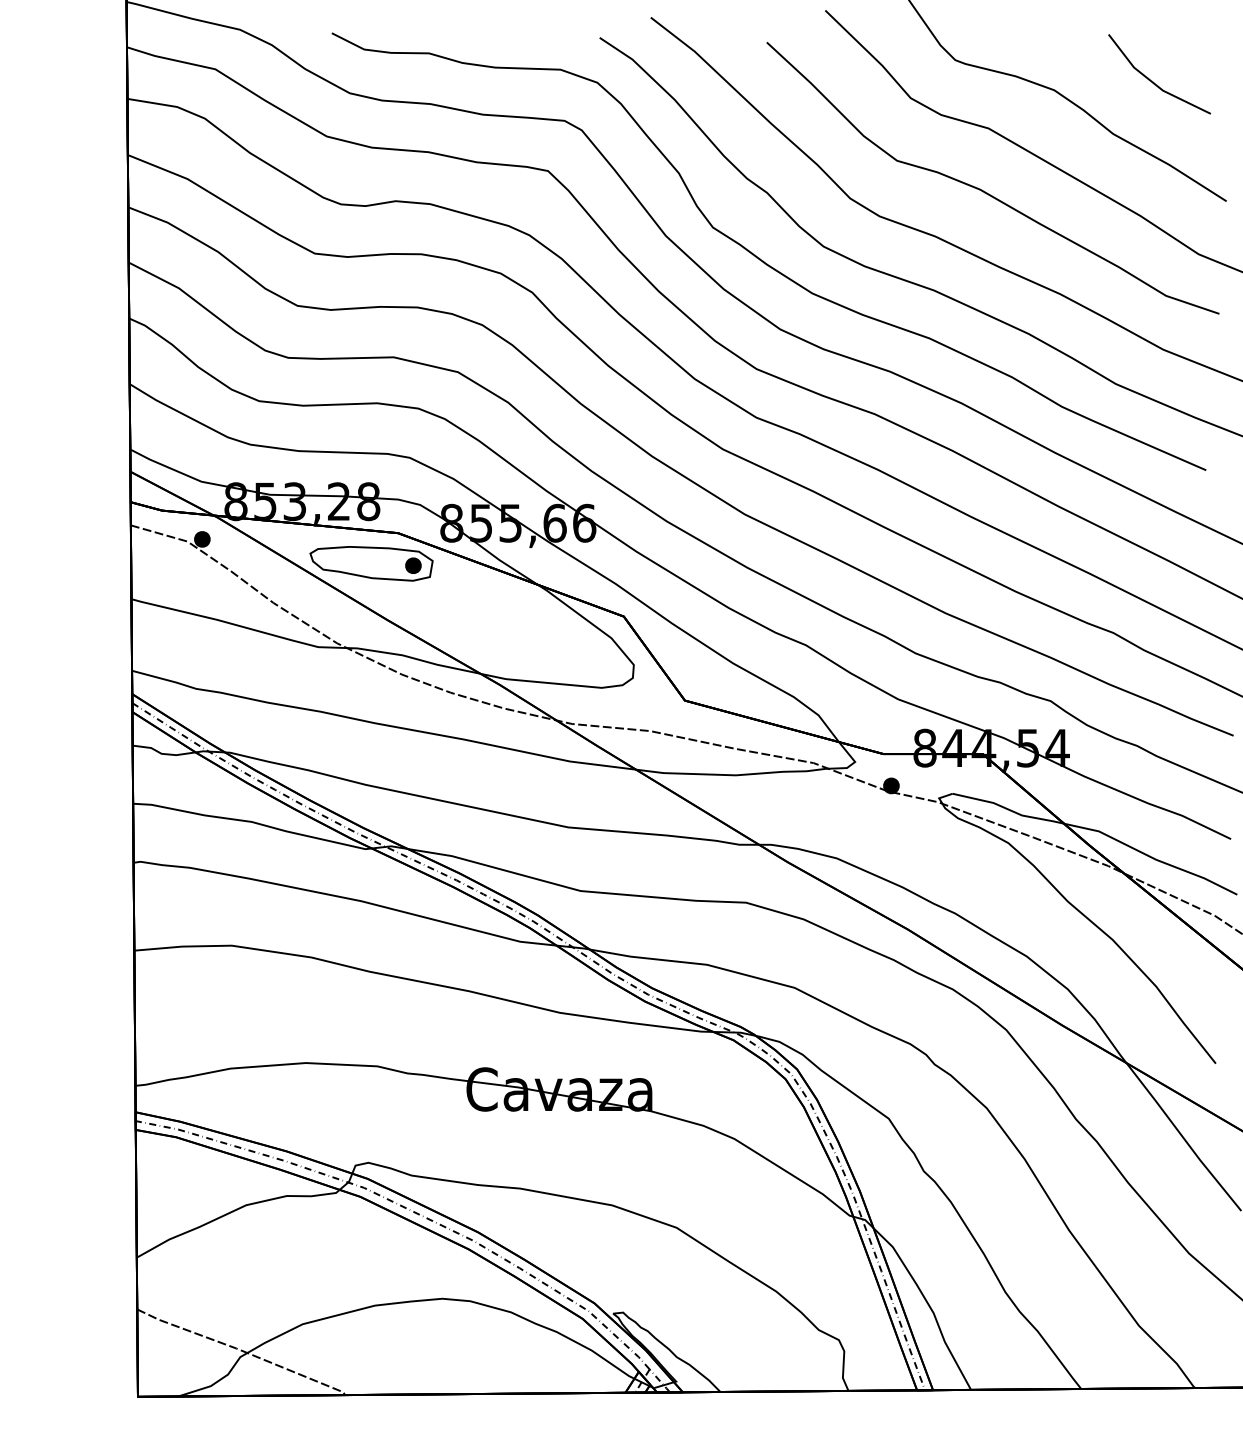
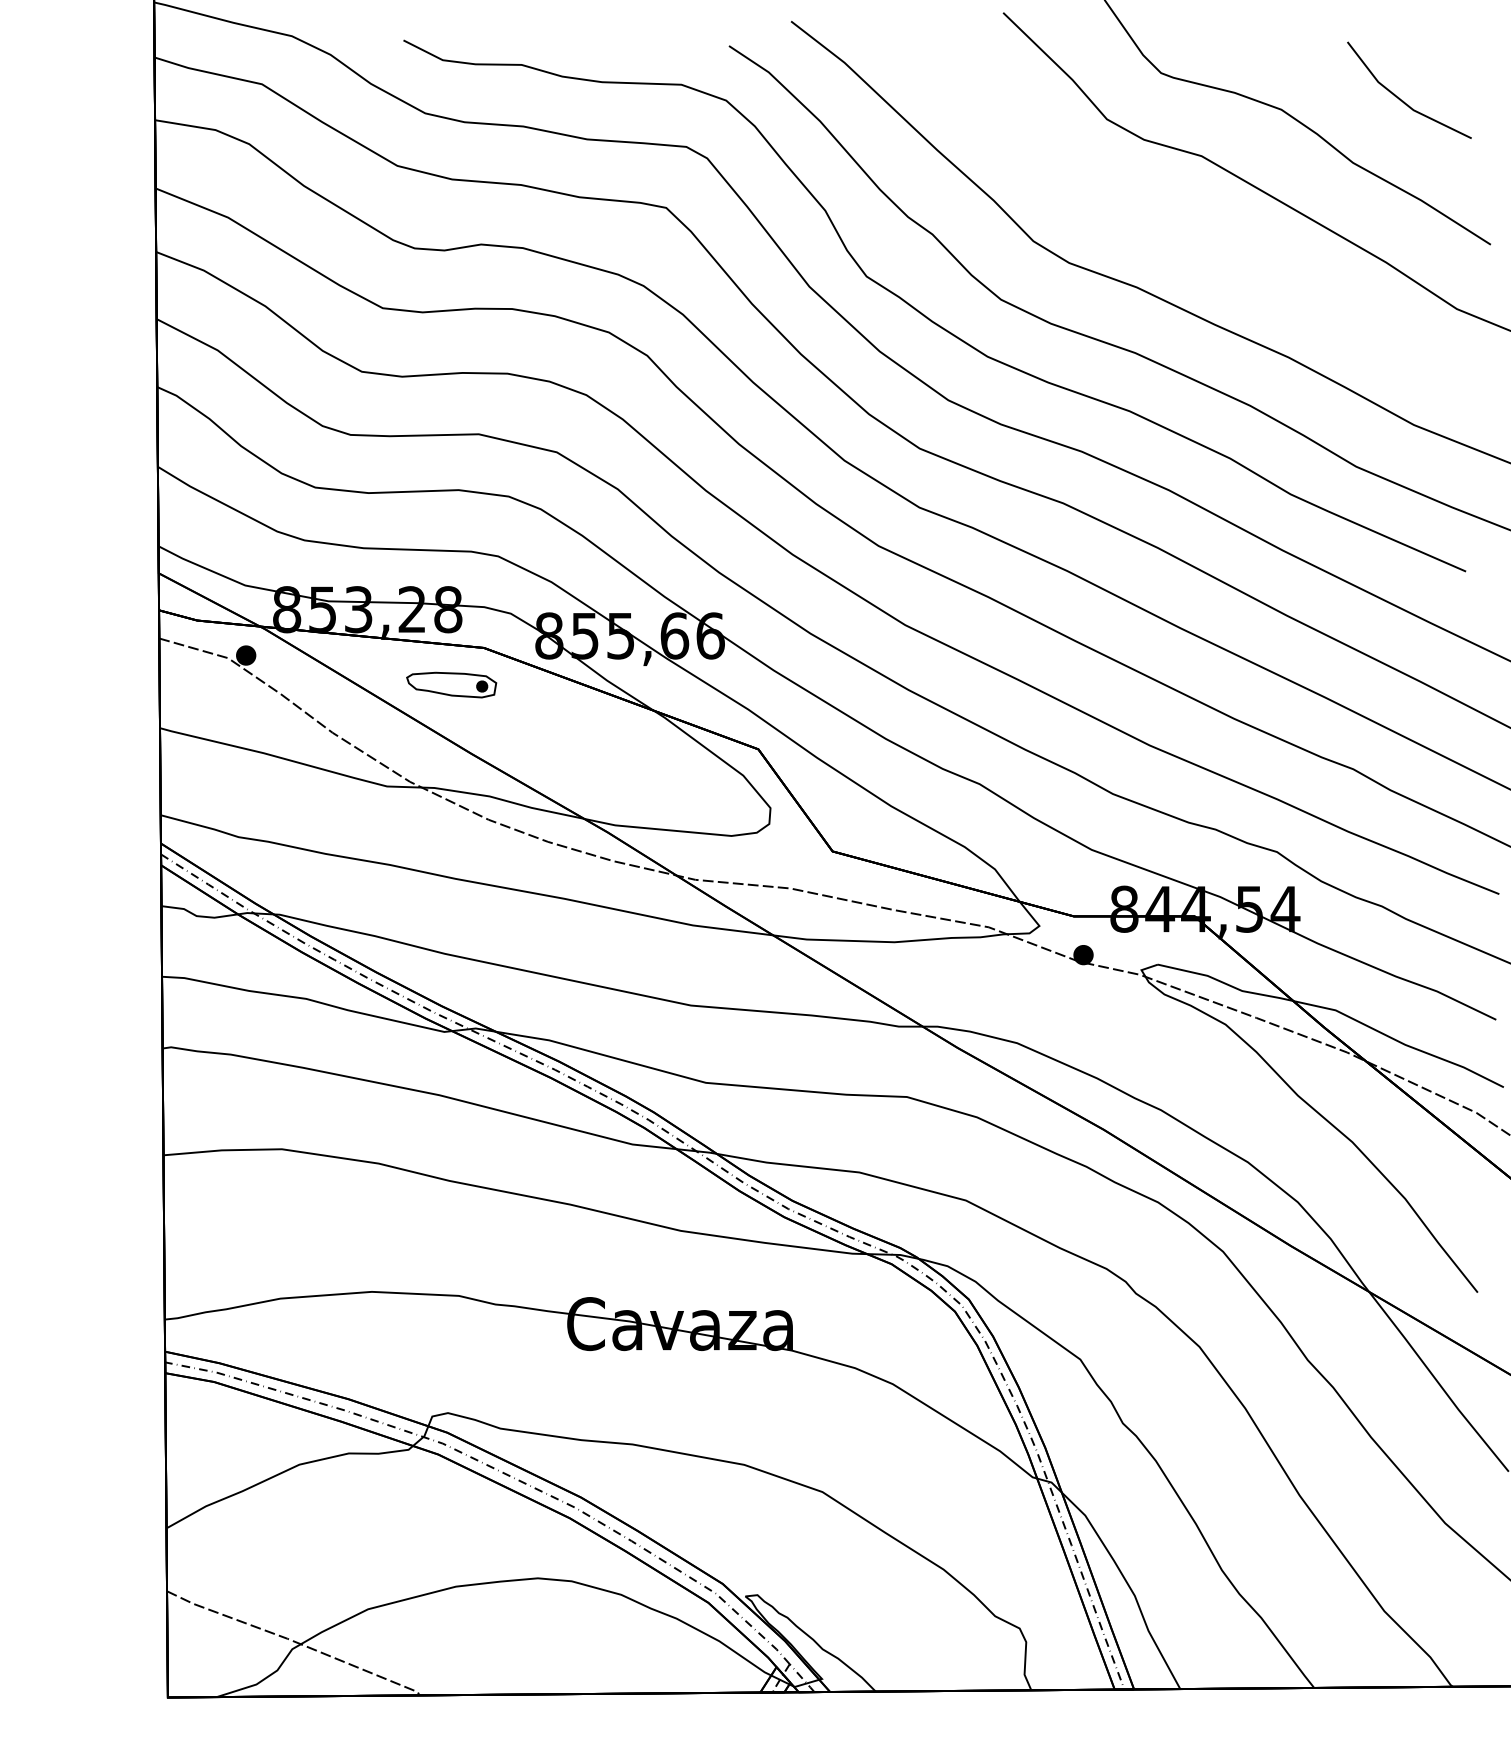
curve: (985, 191) -> (1197, 232), removed
part: (371, 563) -> (451, 684), size x0.6

